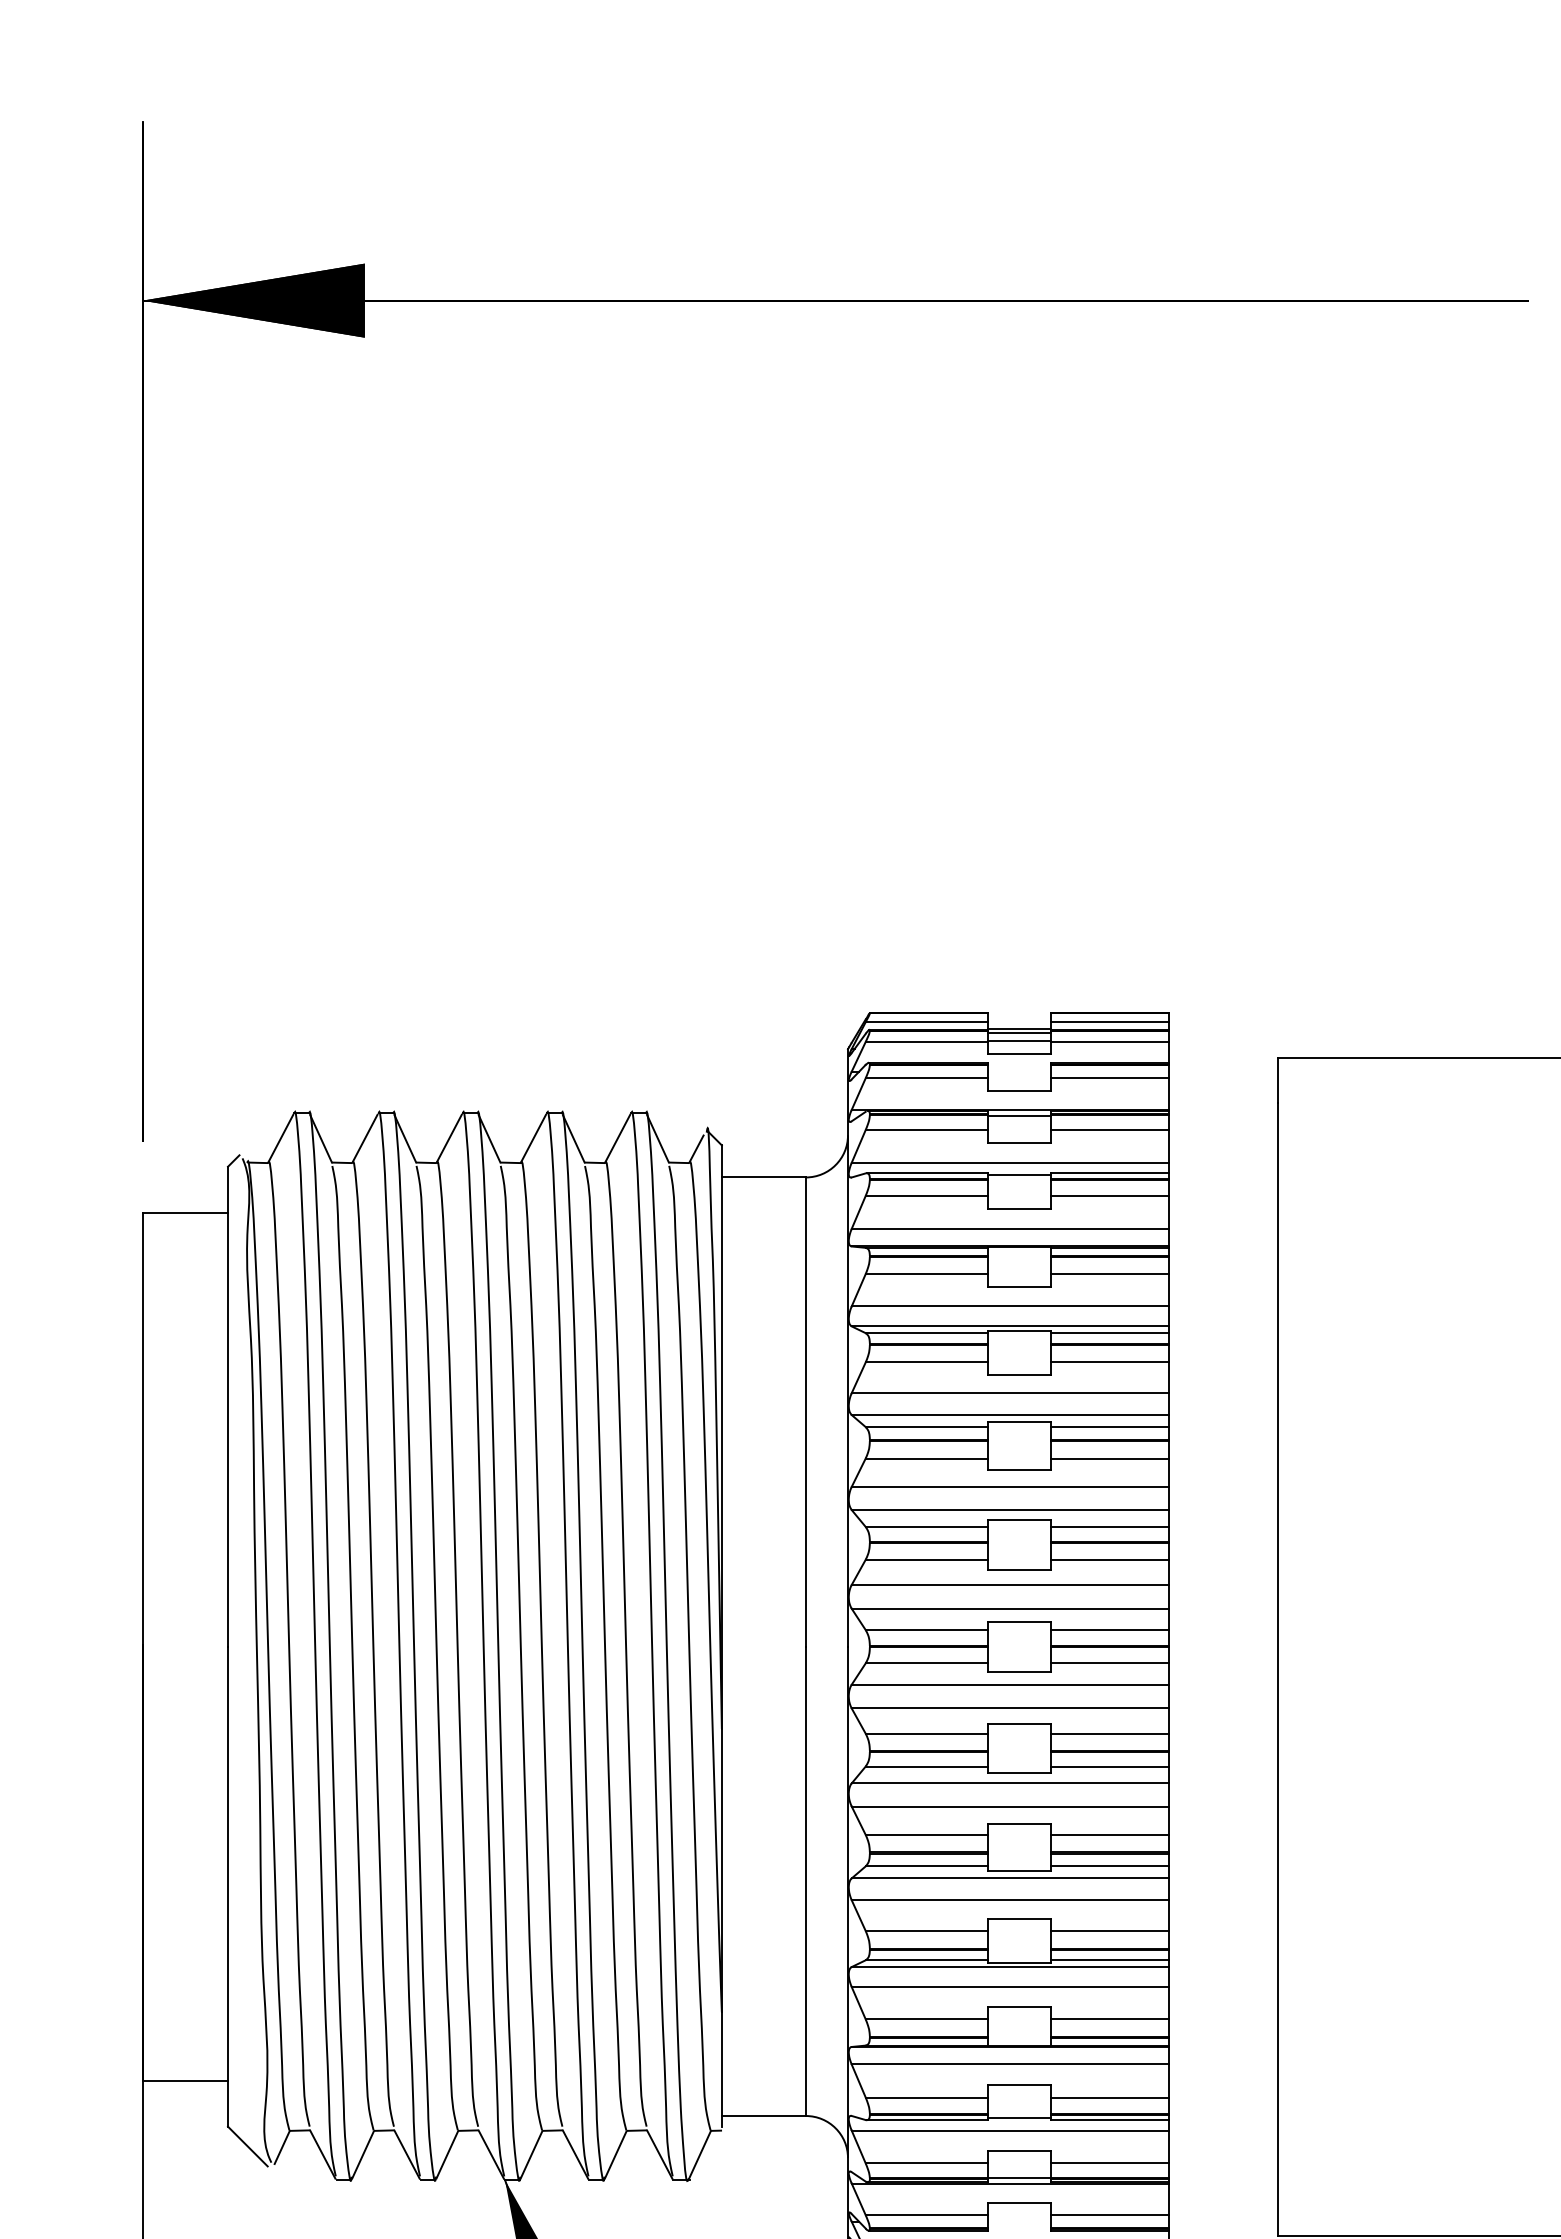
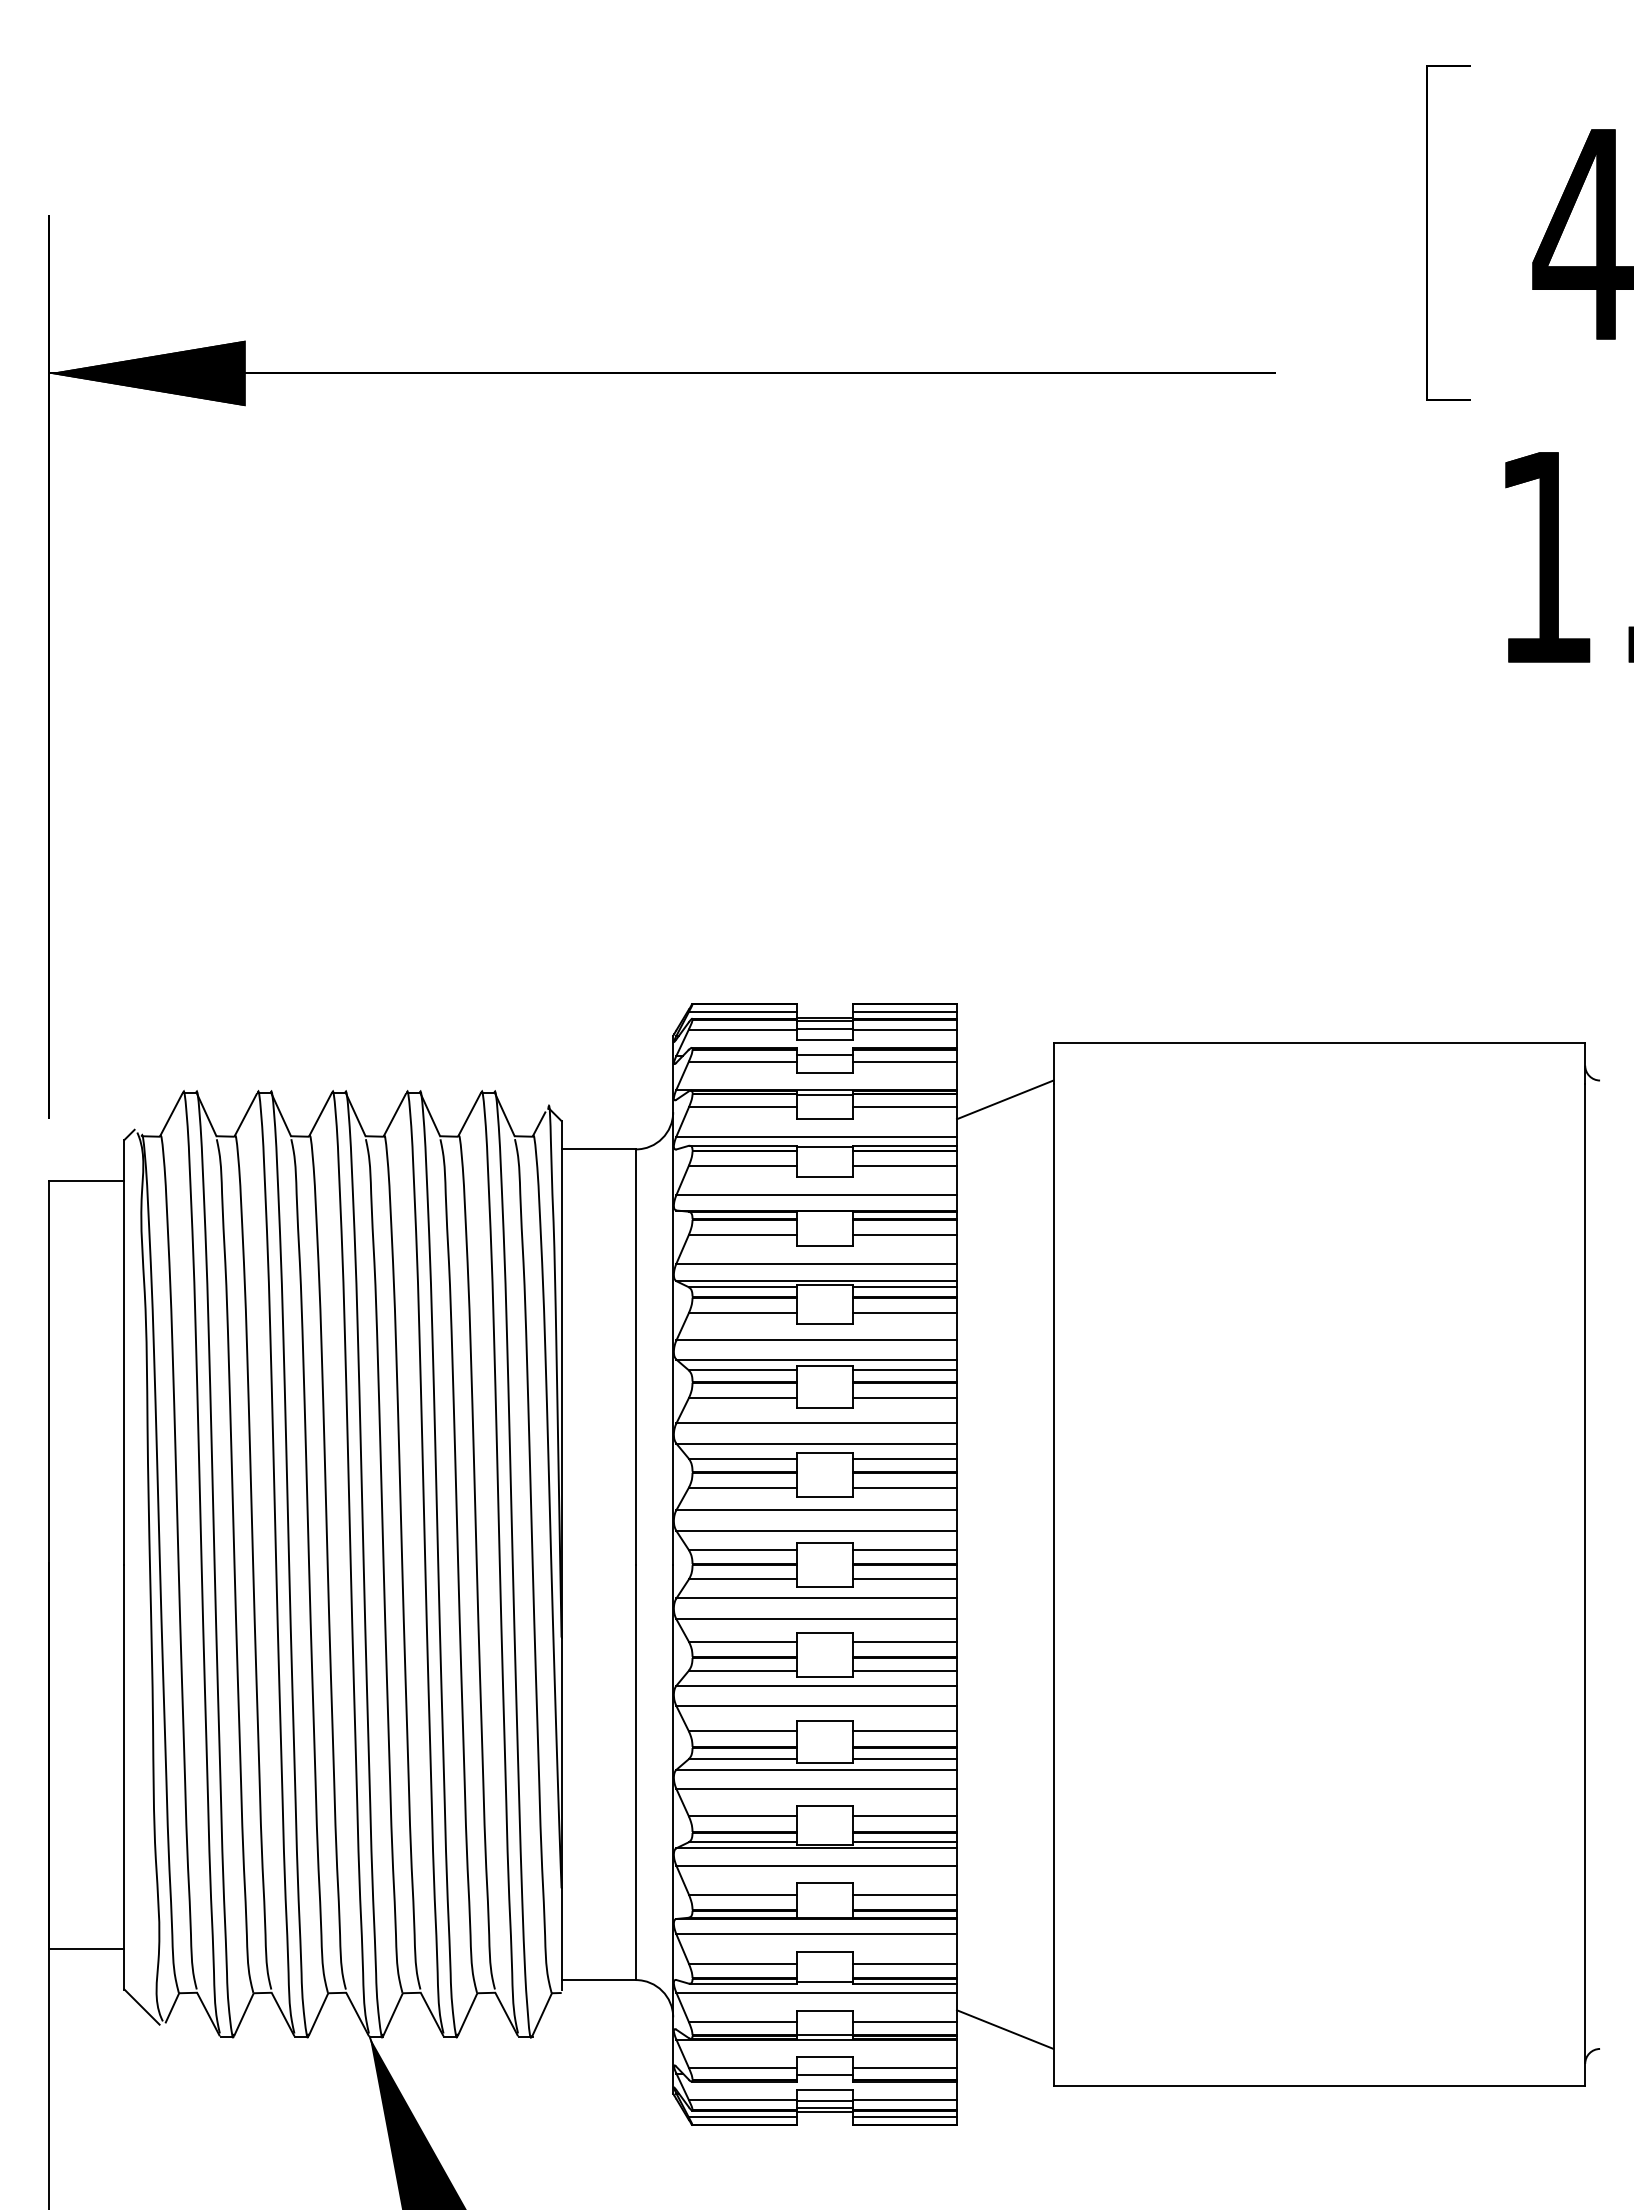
line: (1018, 1070) -> (824, 1054), added
line: (1223, 1121) -> (1005, 1099), added
line: (1223, 2171) -> (1005, 2029), added
line: (1018, 2222) -> (824, 2074), added

